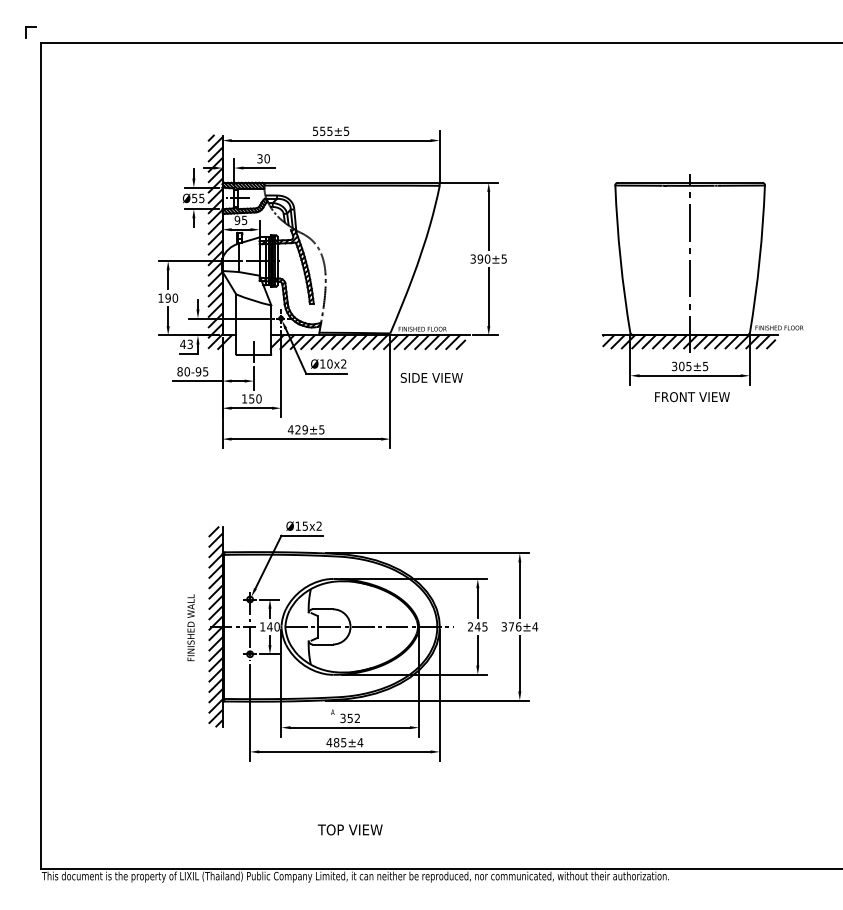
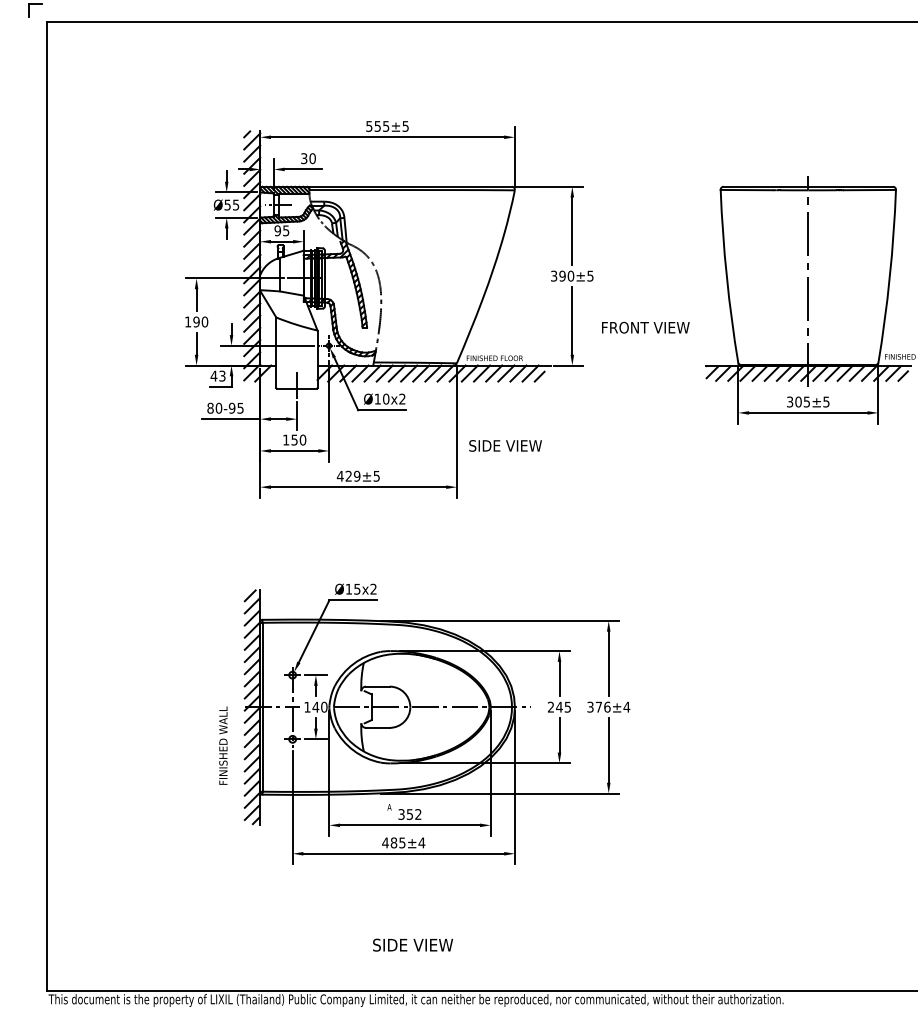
text: (431, 377) -> (505, 445), moved
text: (692, 397) -> (645, 328), moved
text: (190, 627) -> (222, 745), moved
text: (351, 829) -> (411, 944), TOP VIEW -> SIDE VIEW

